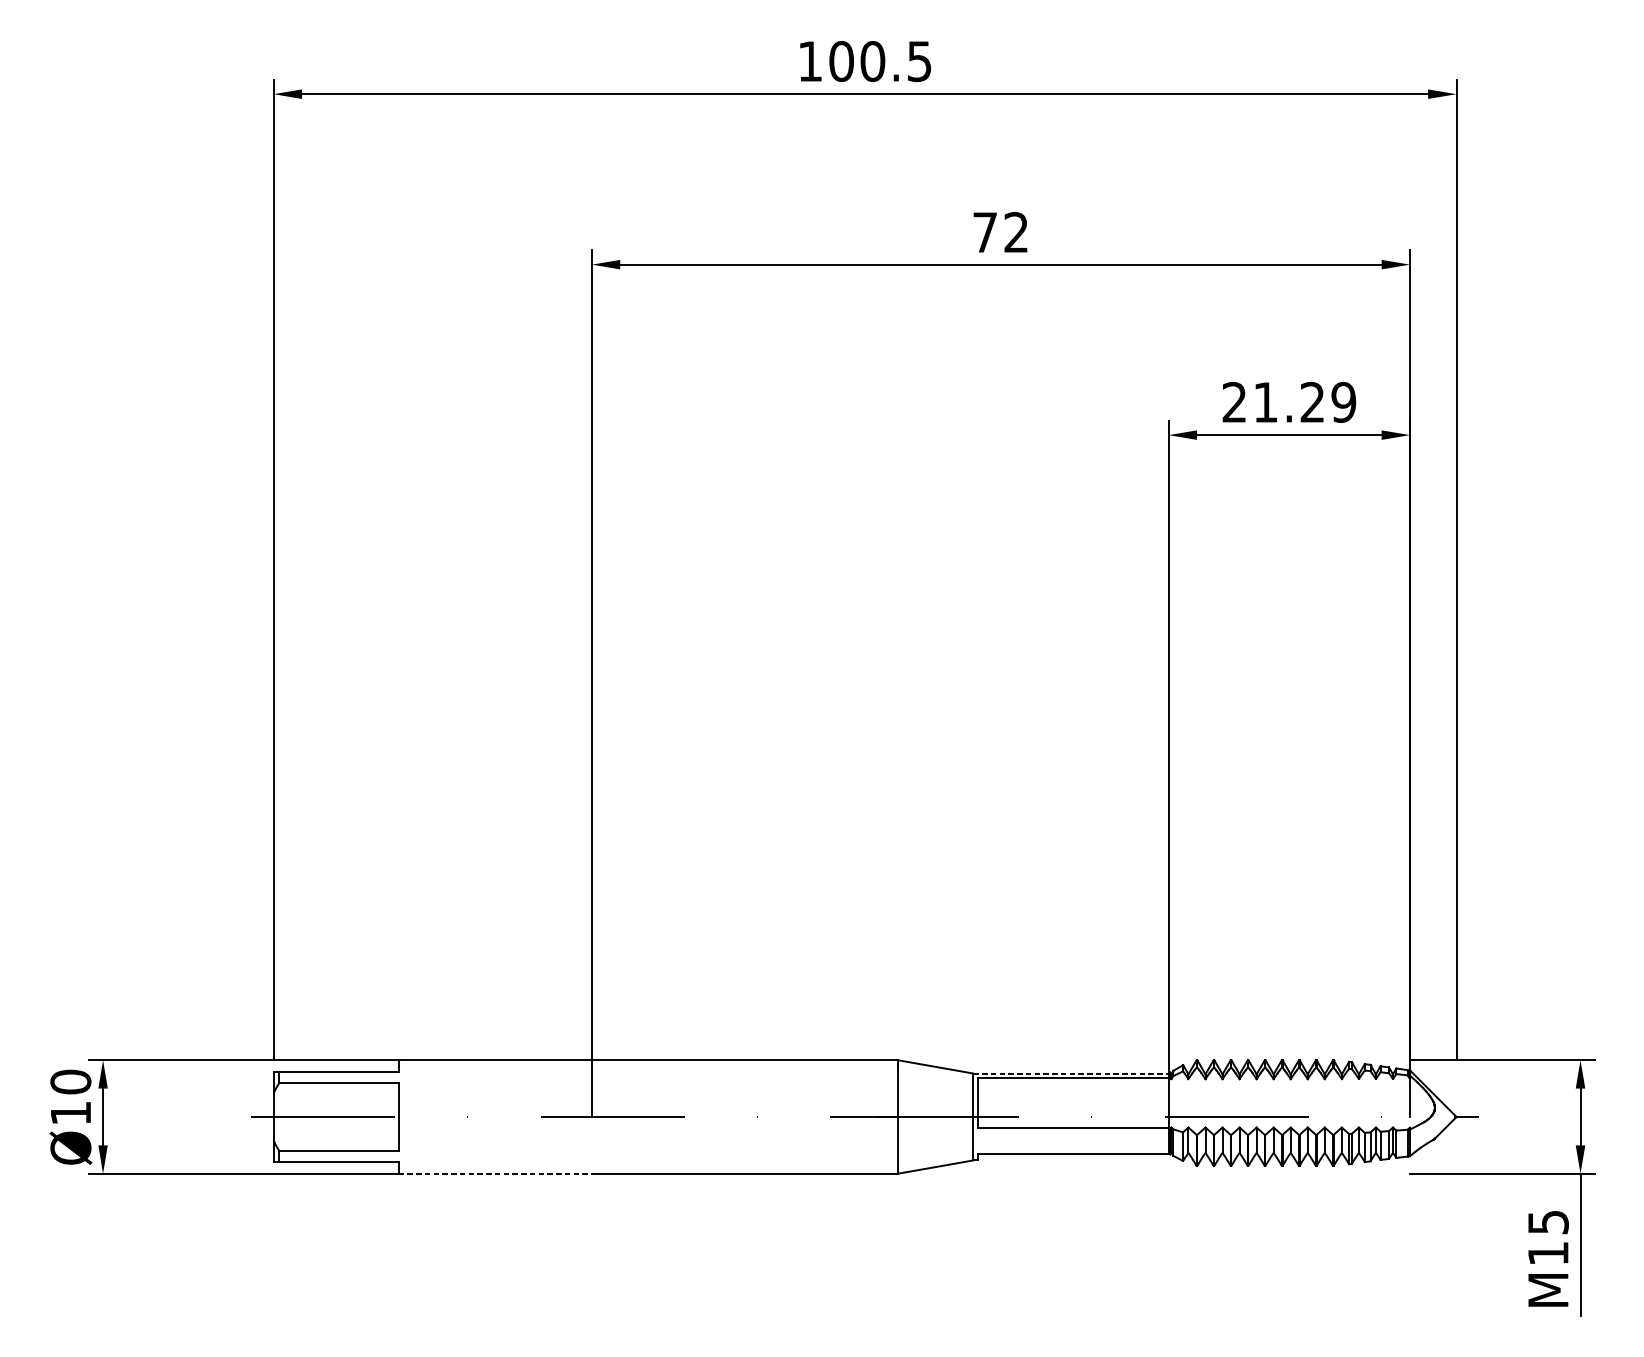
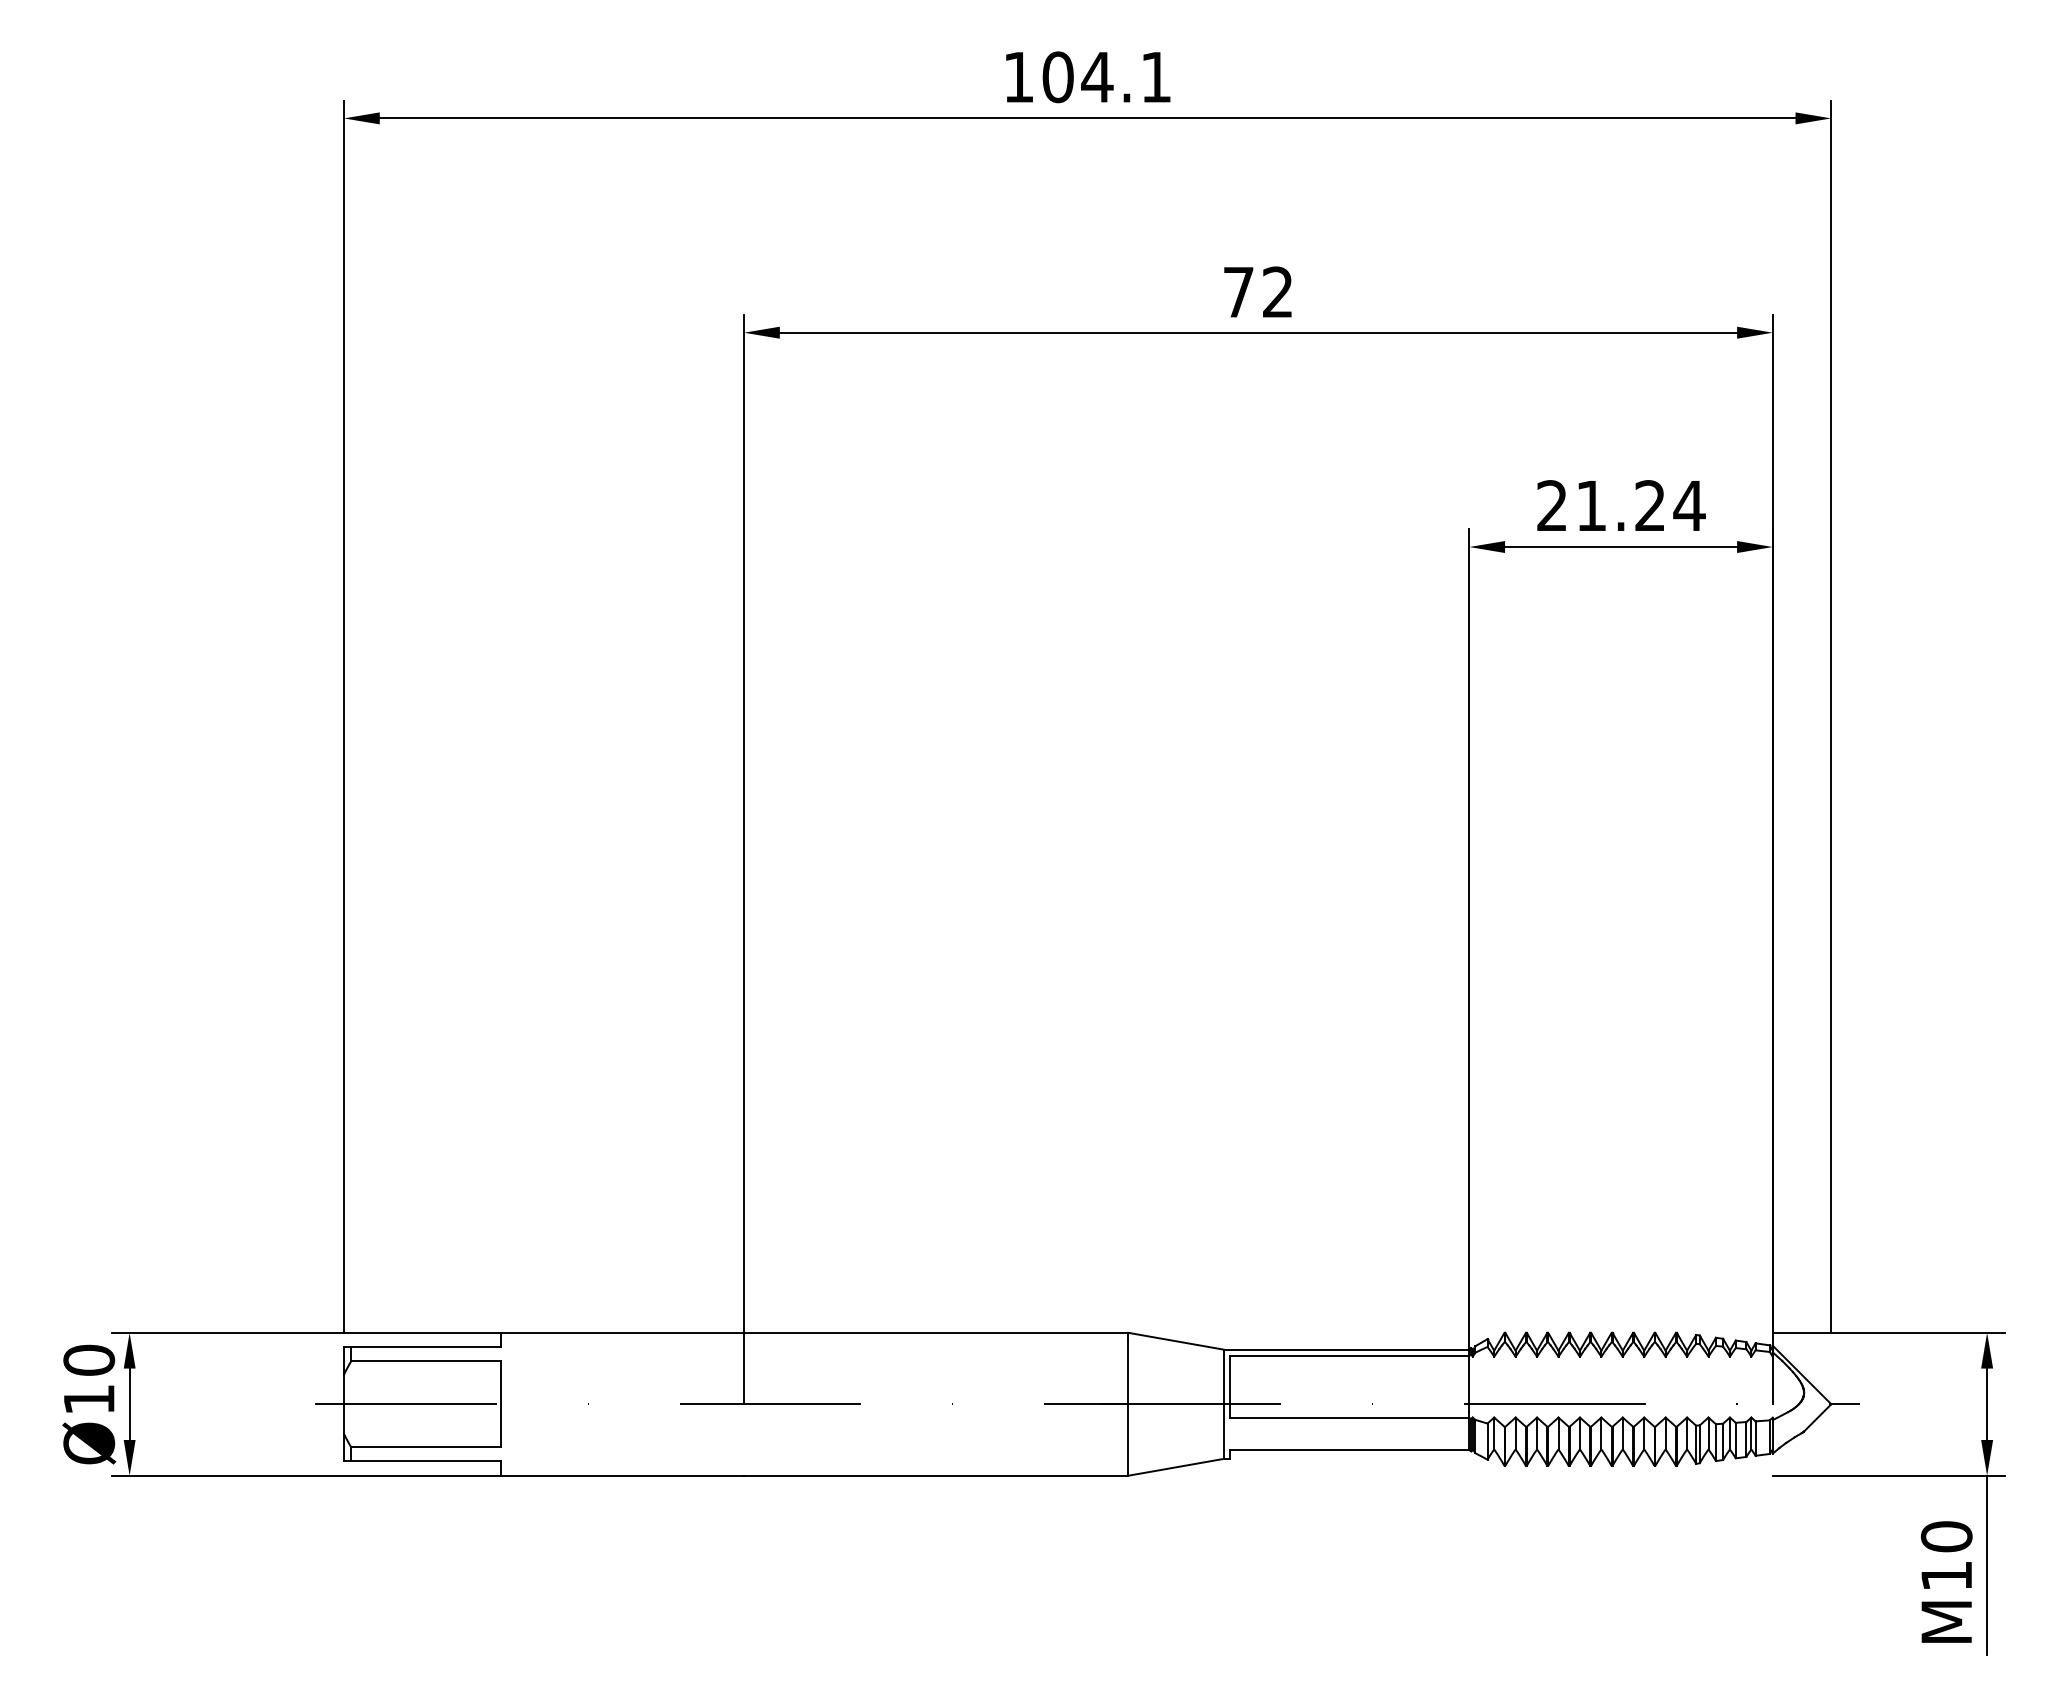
text: (895, 61) -> (1125, 77), 100.5 -> 104.1
text: (1343, 402) -> (1689, 505), 21.29 -> 21.24
line: (1070, 1073) -> (1346, 1349), dashed -> solid
line: (495, 1173) -> (623, 1475), dashed -> solid
text: (1548, 1222) -> (1946, 1536), M15 -> M10

